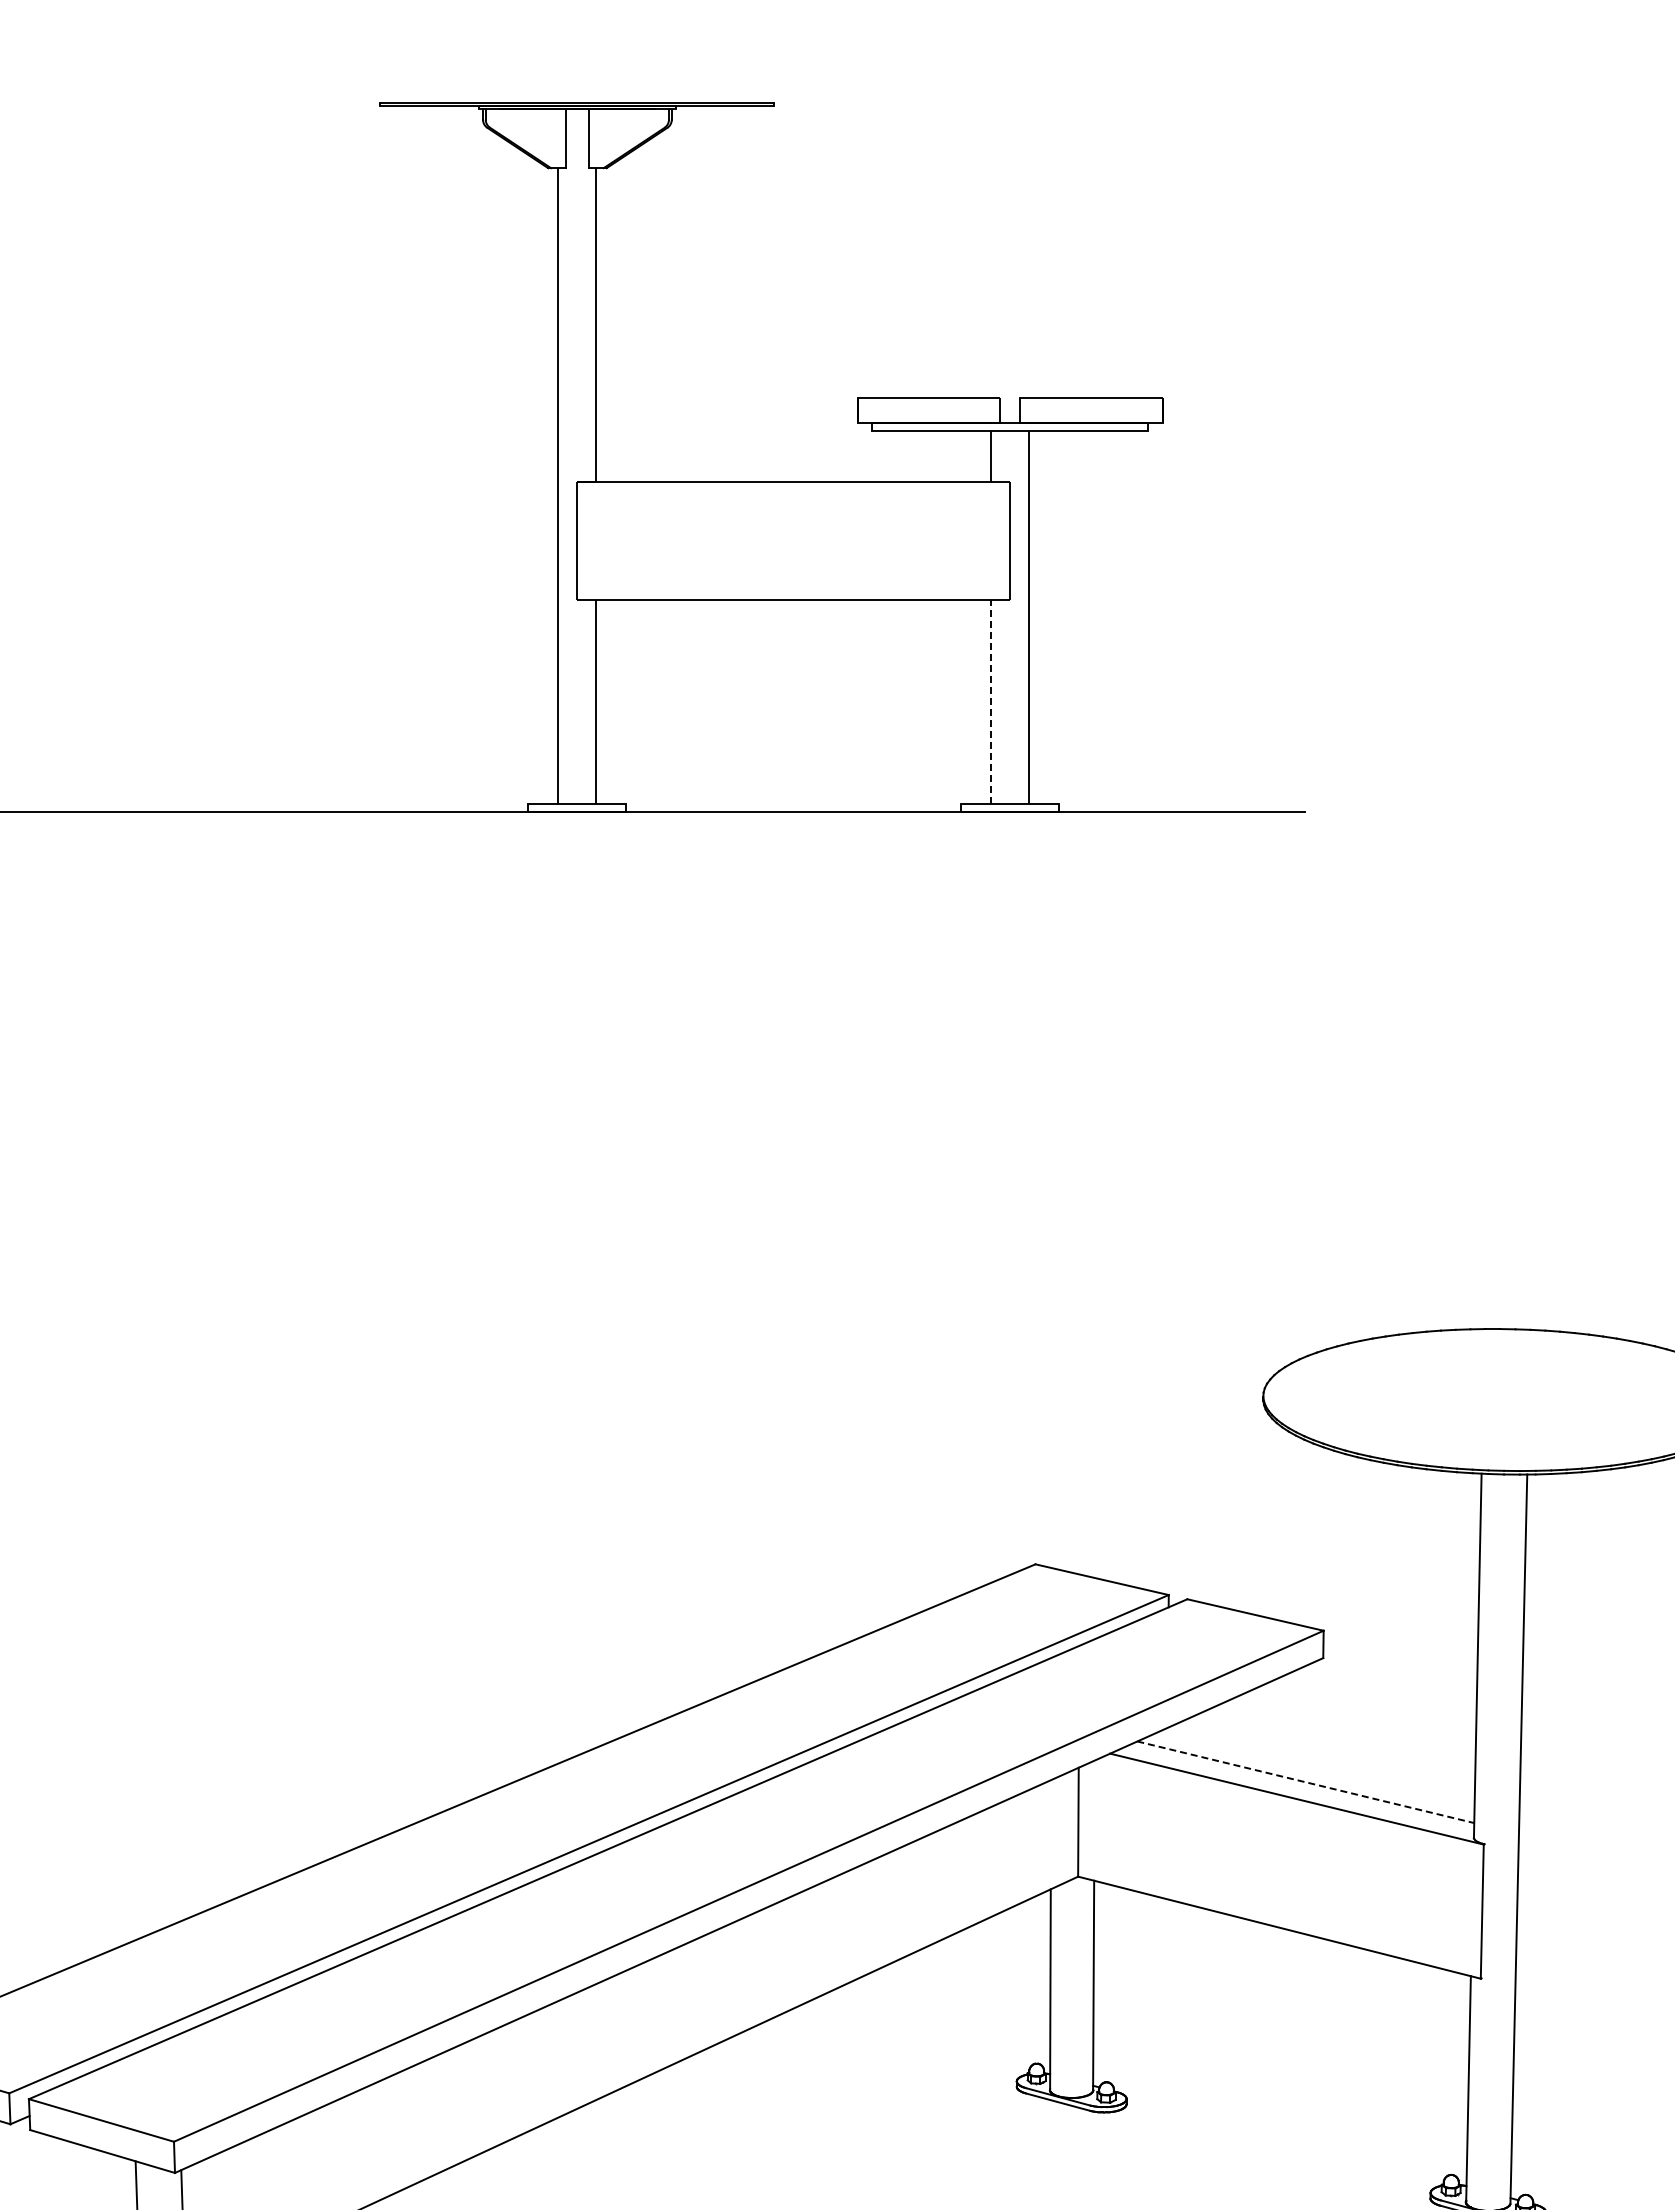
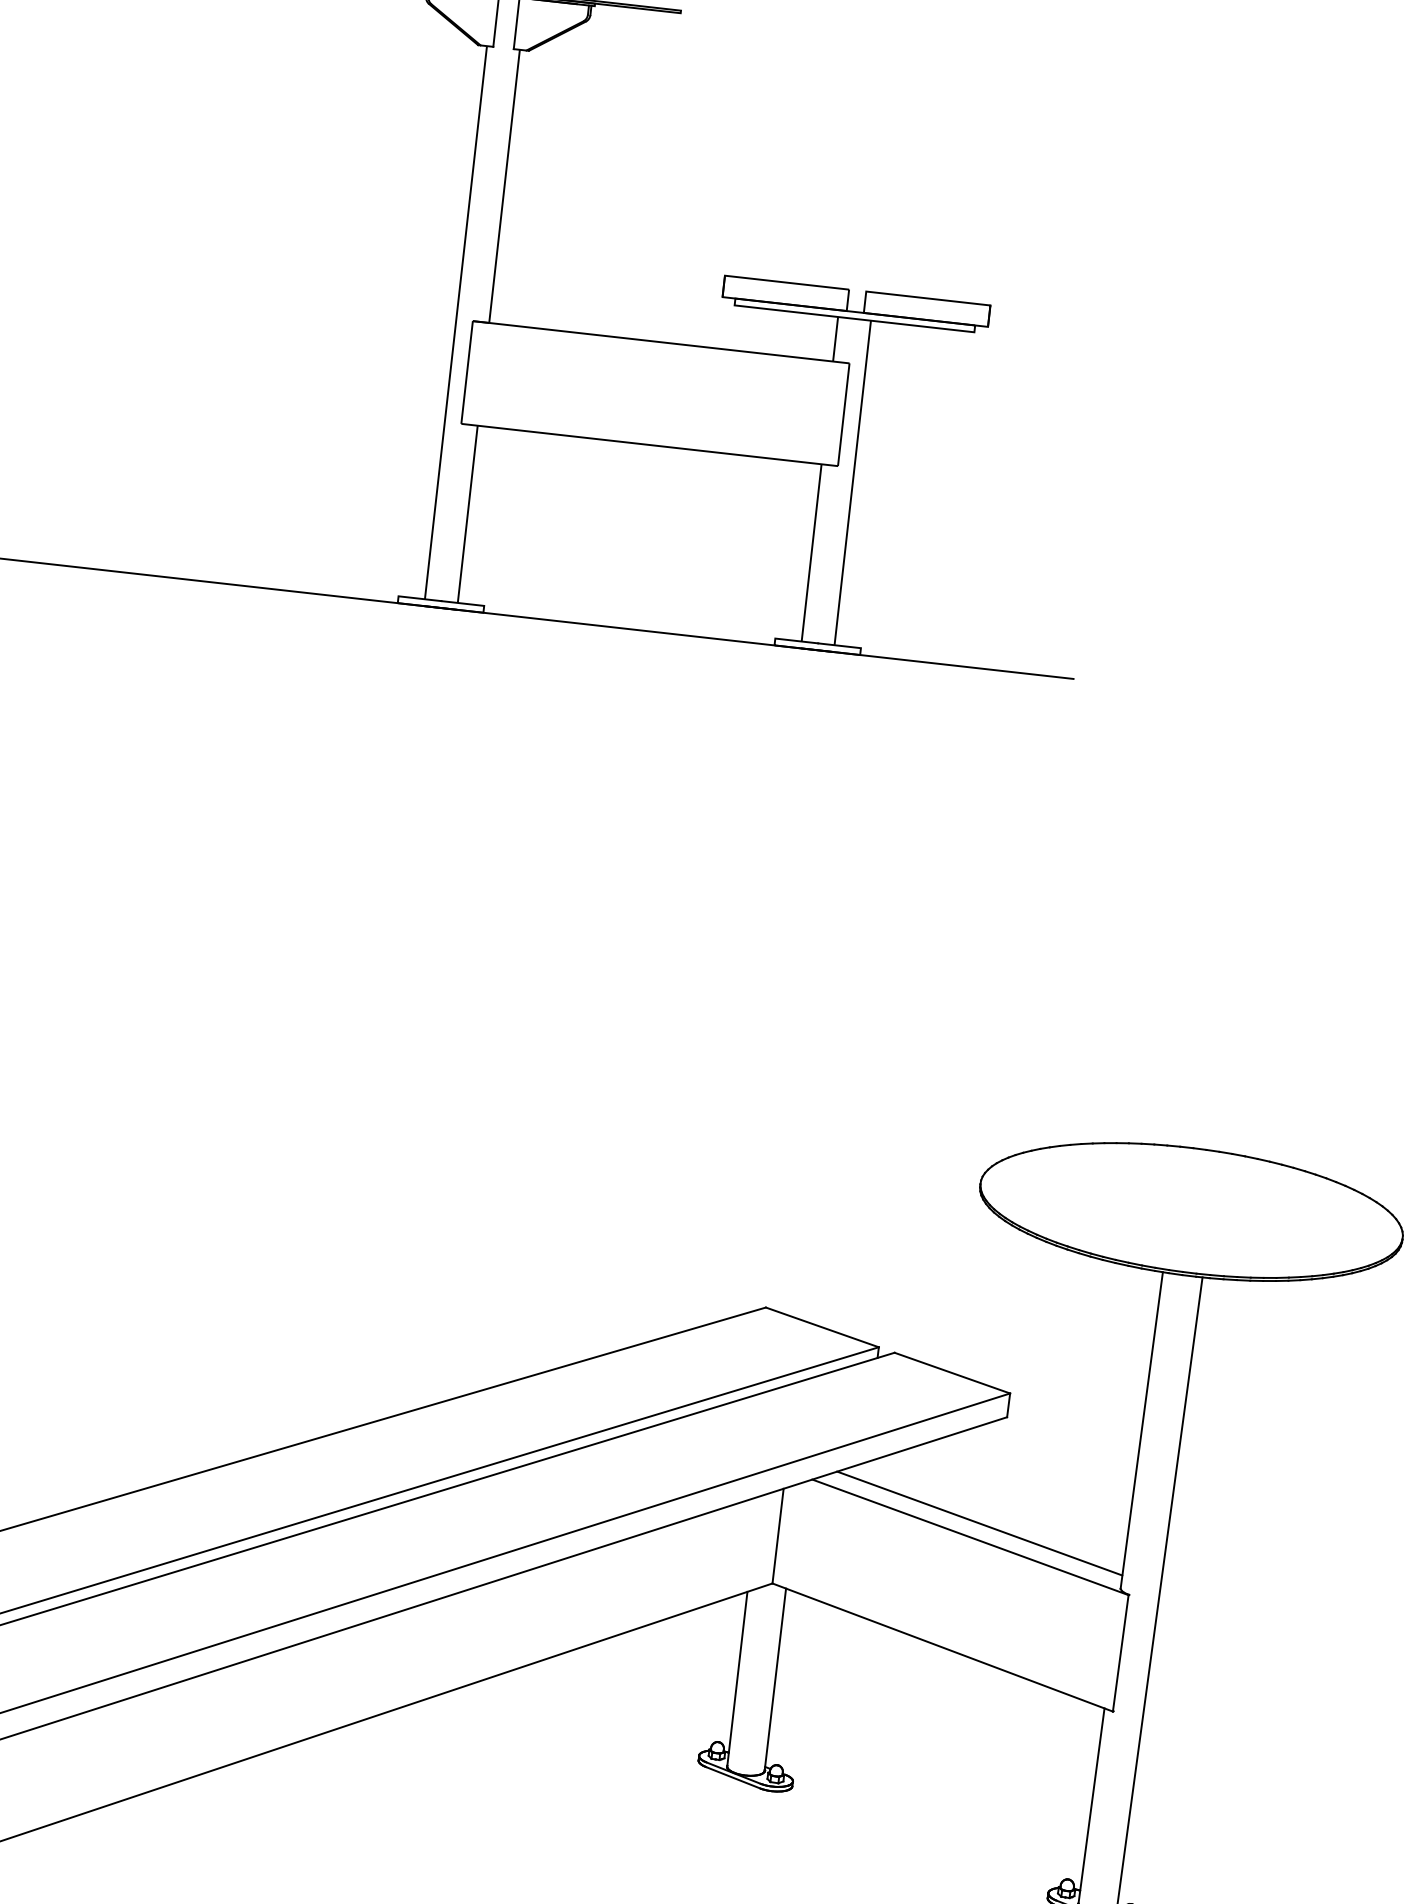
line: (991, 702) -> (811, 553), dashed -> solid
line: (1306, 1782) -> (980, 1523), dashed -> solid

